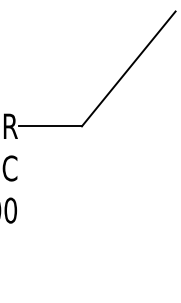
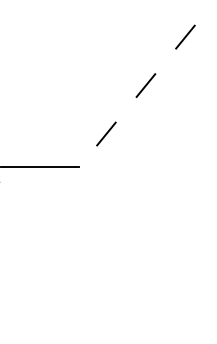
line: (128, 69) -> (137, 96), solid -> dashed

